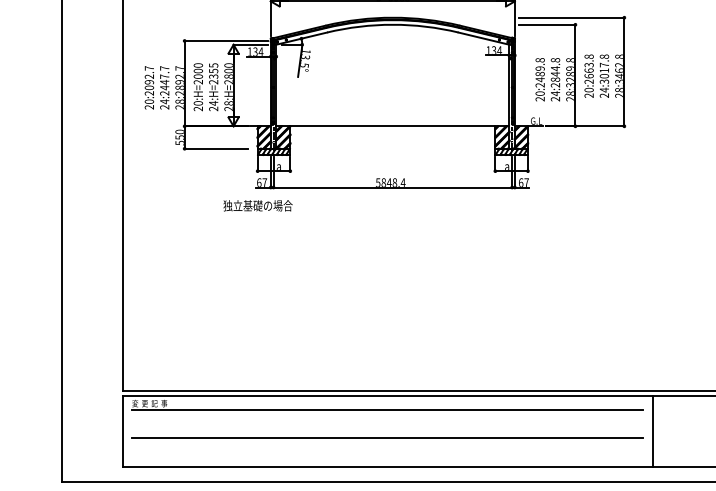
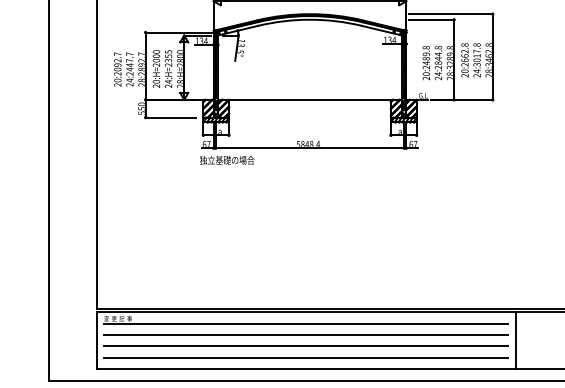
text: (589, 64) -> (465, 51), 20:2663.8 -> 20:2662.8
text: (257, 205) -> (226, 160), moved
line: (387, 424) -> (305, 335), added
line: (387, 452) -> (305, 357), added

